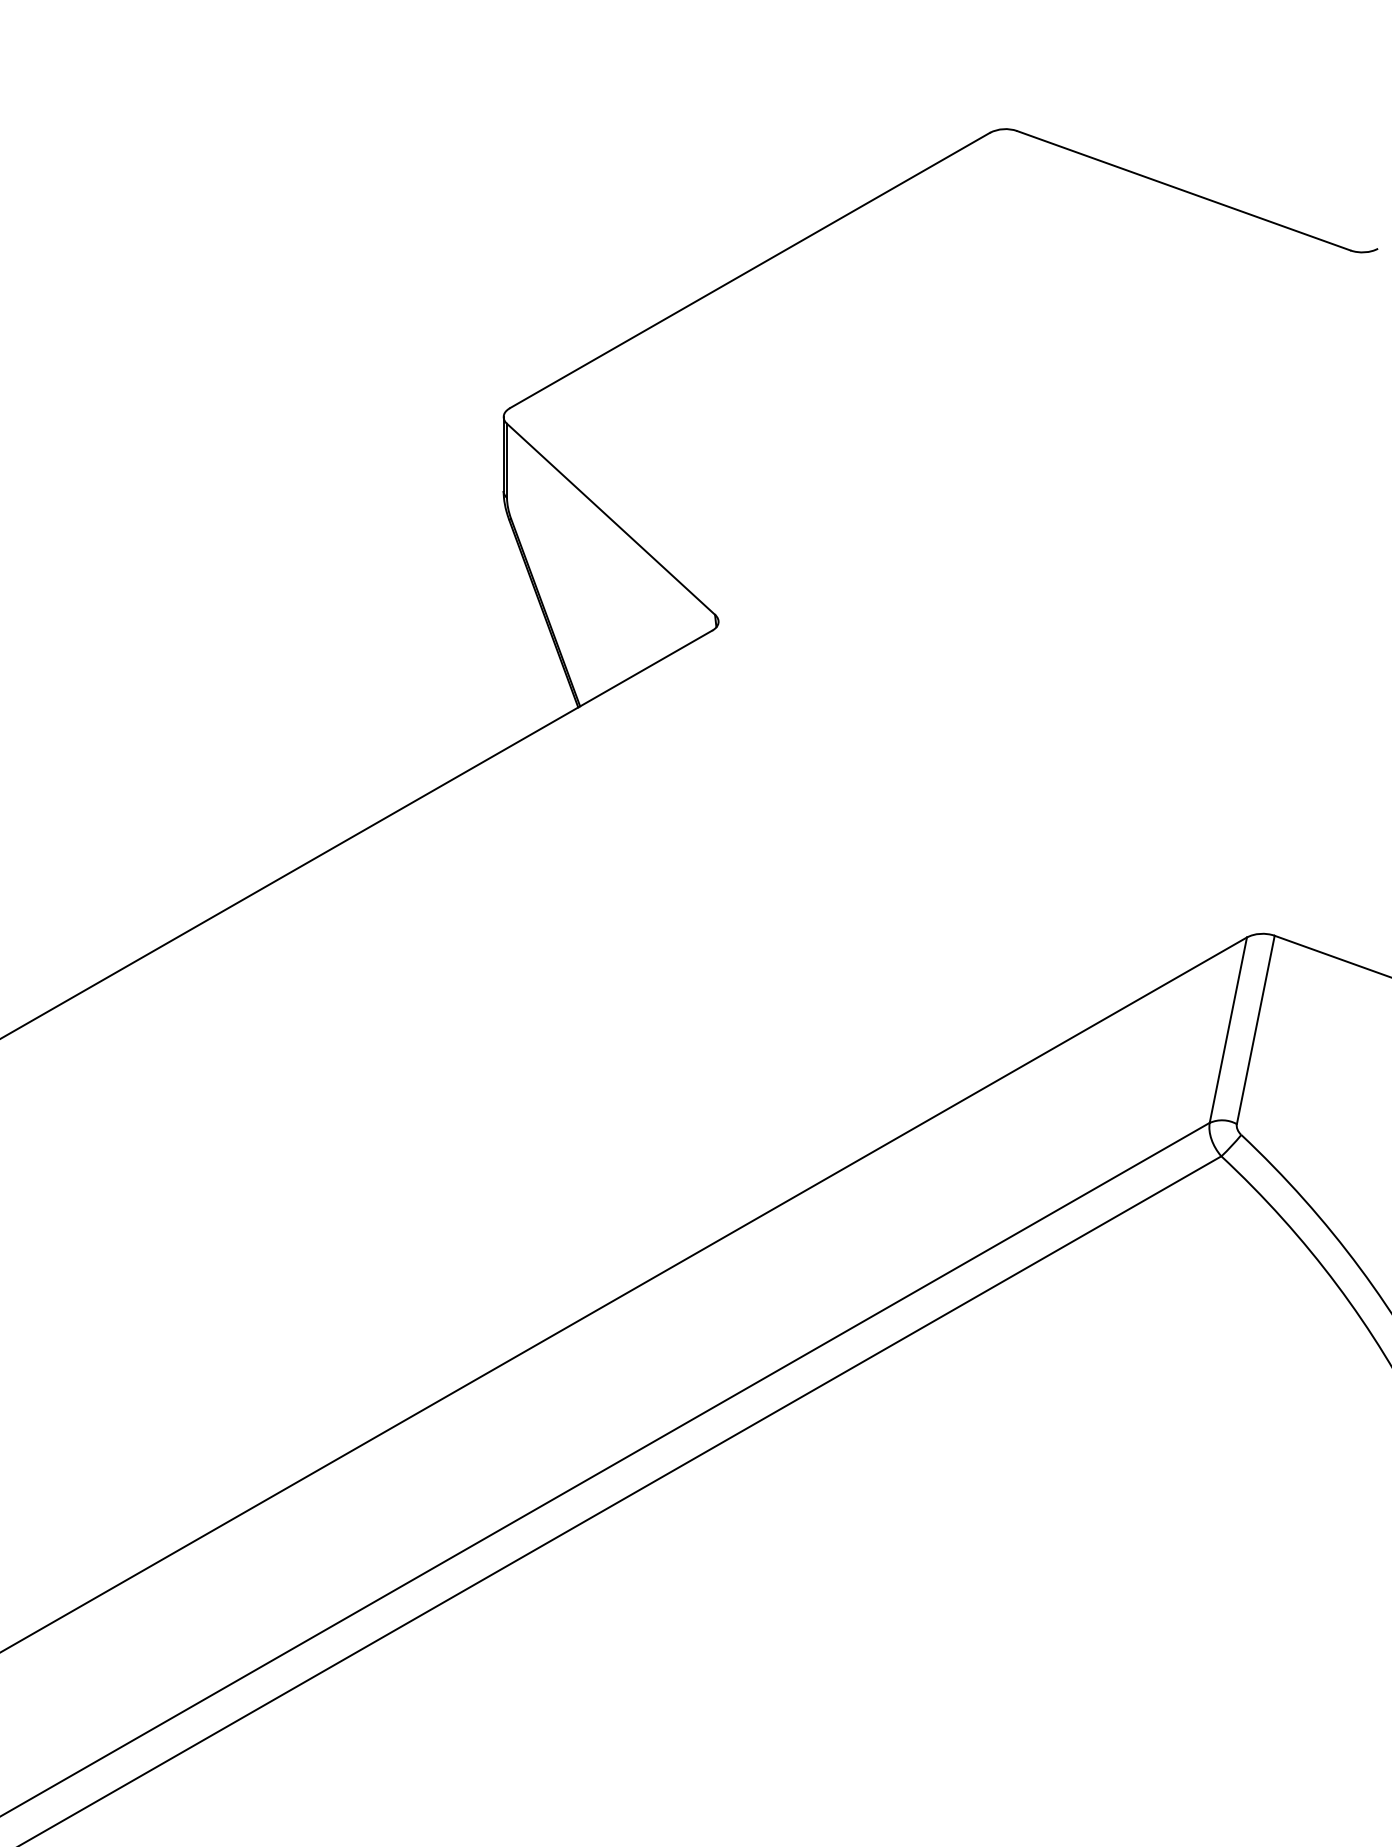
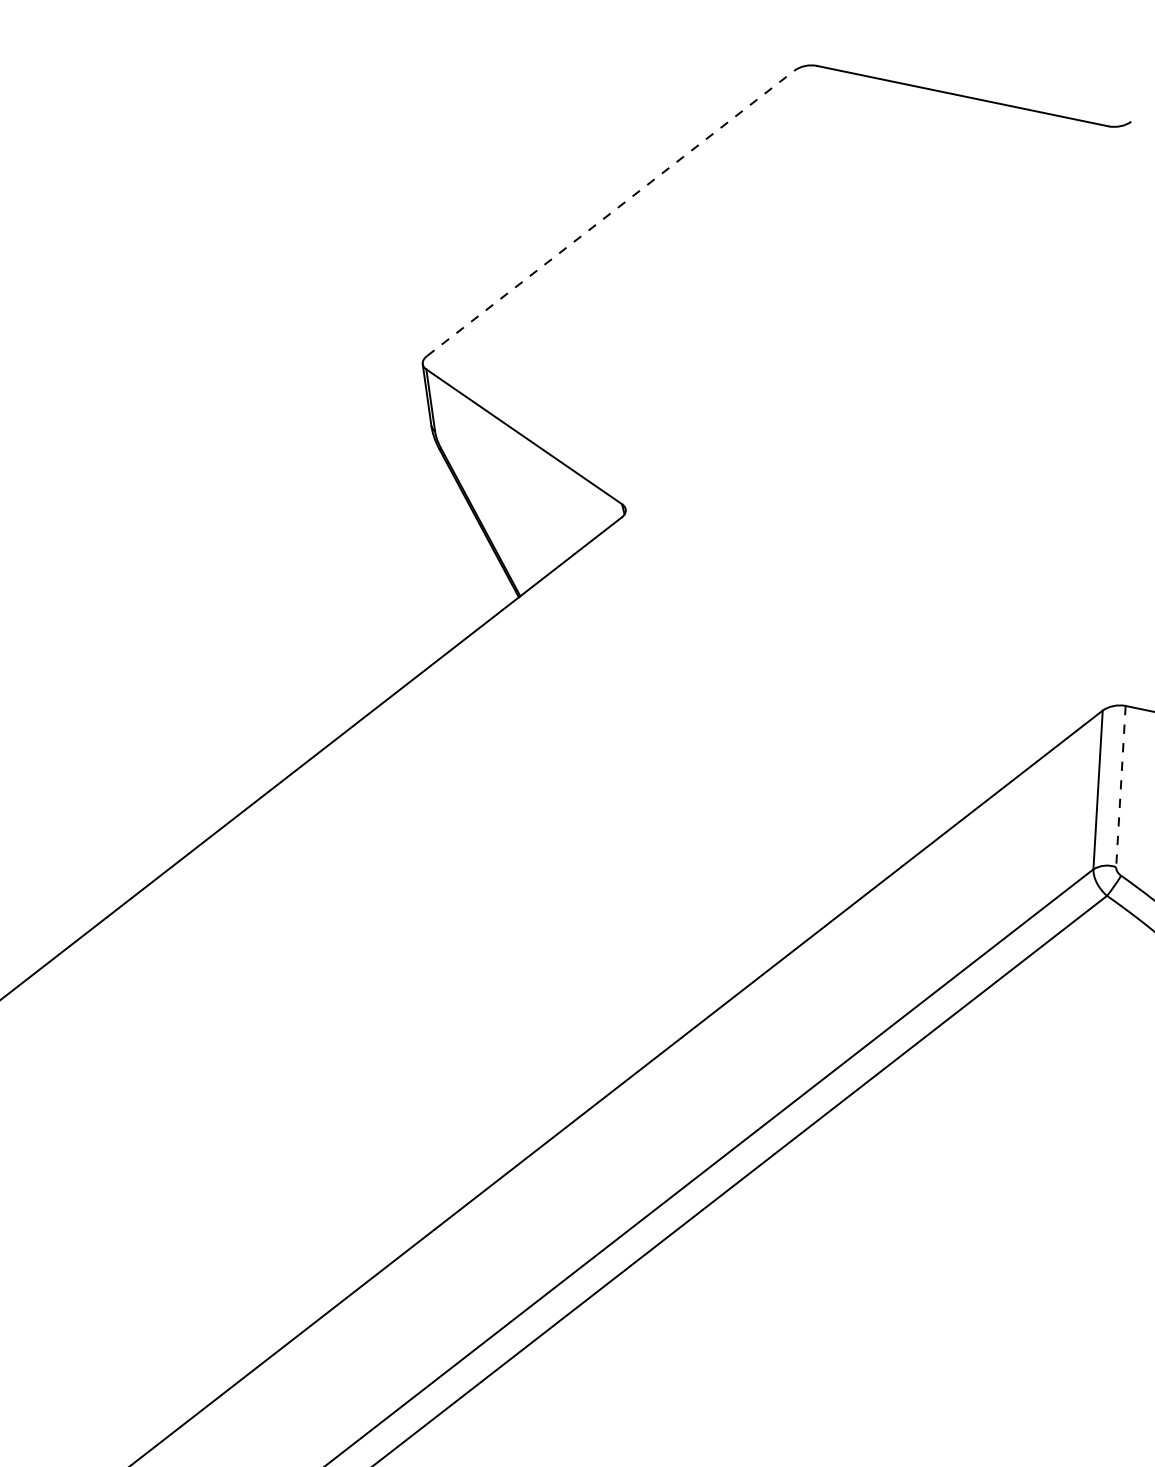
line: (750, 270) -> (611, 213), solid -> dashed
line: (1255, 1030) -> (1120, 787), solid -> dashed

